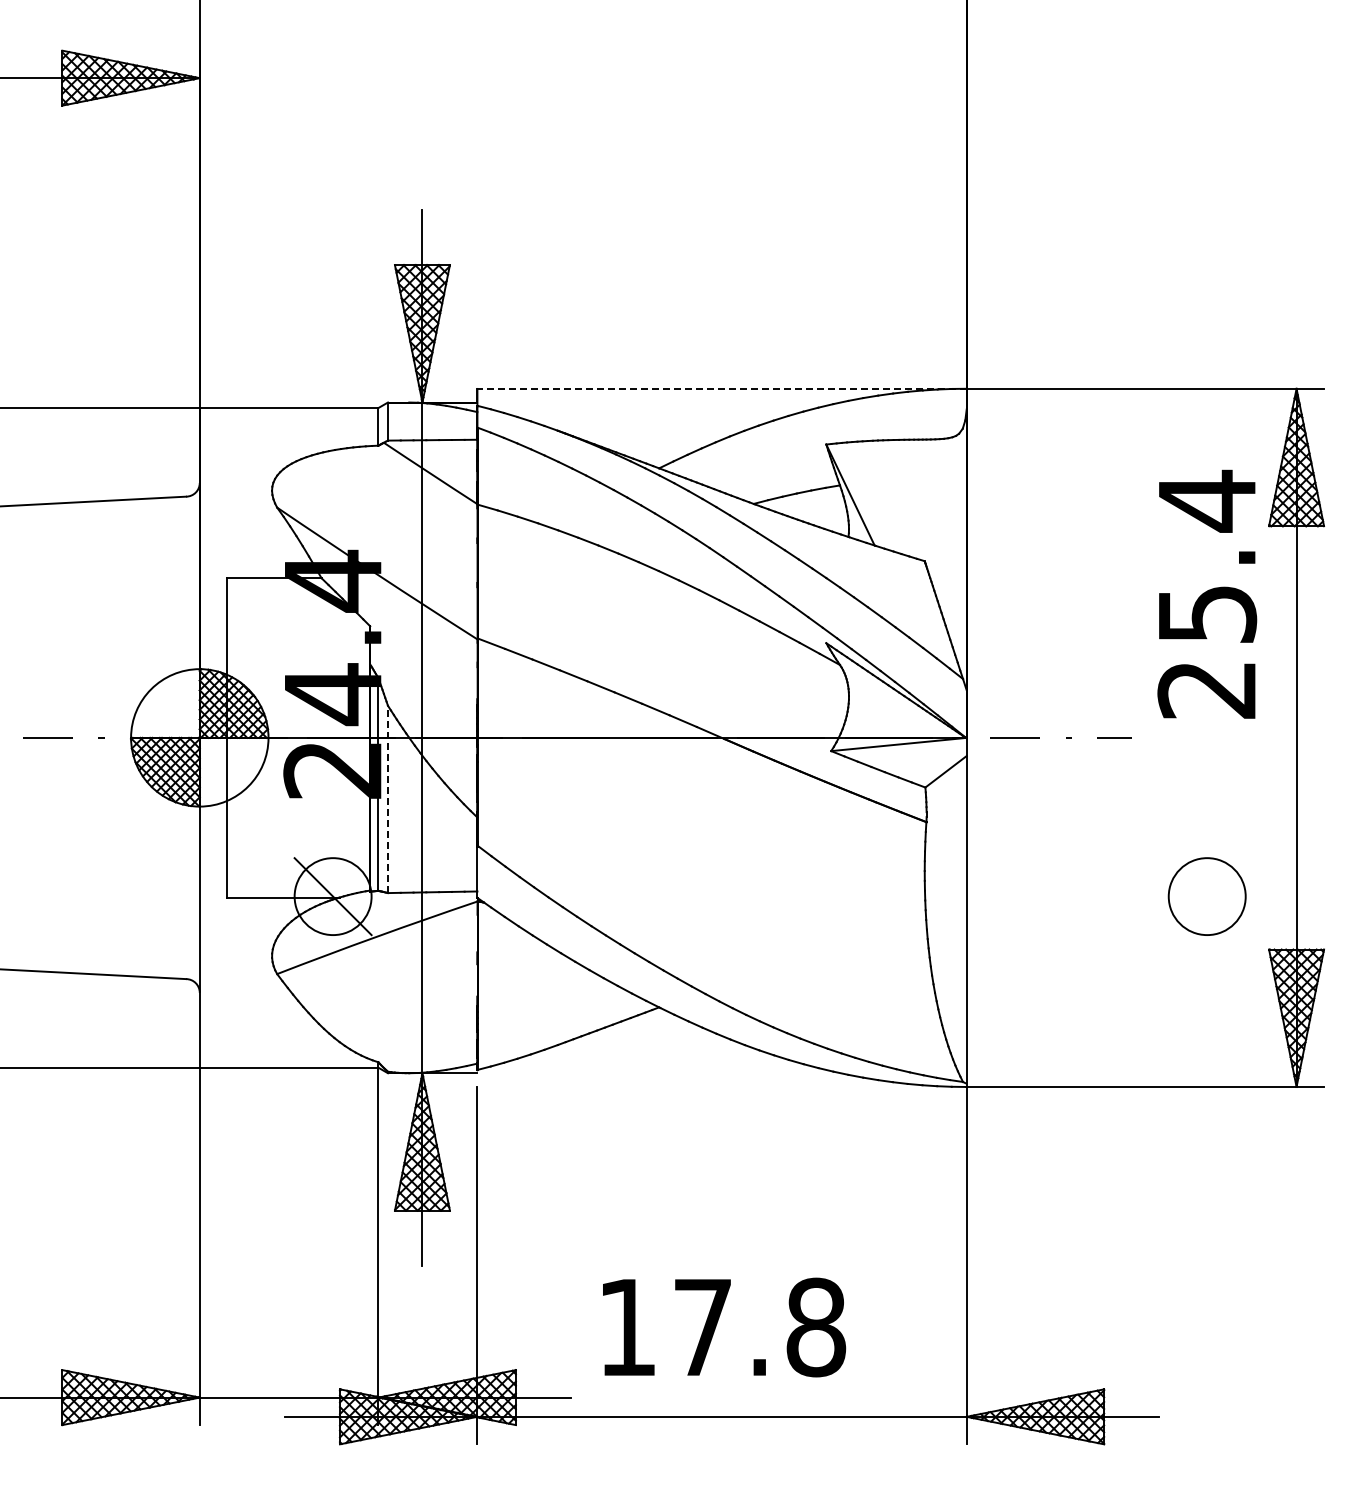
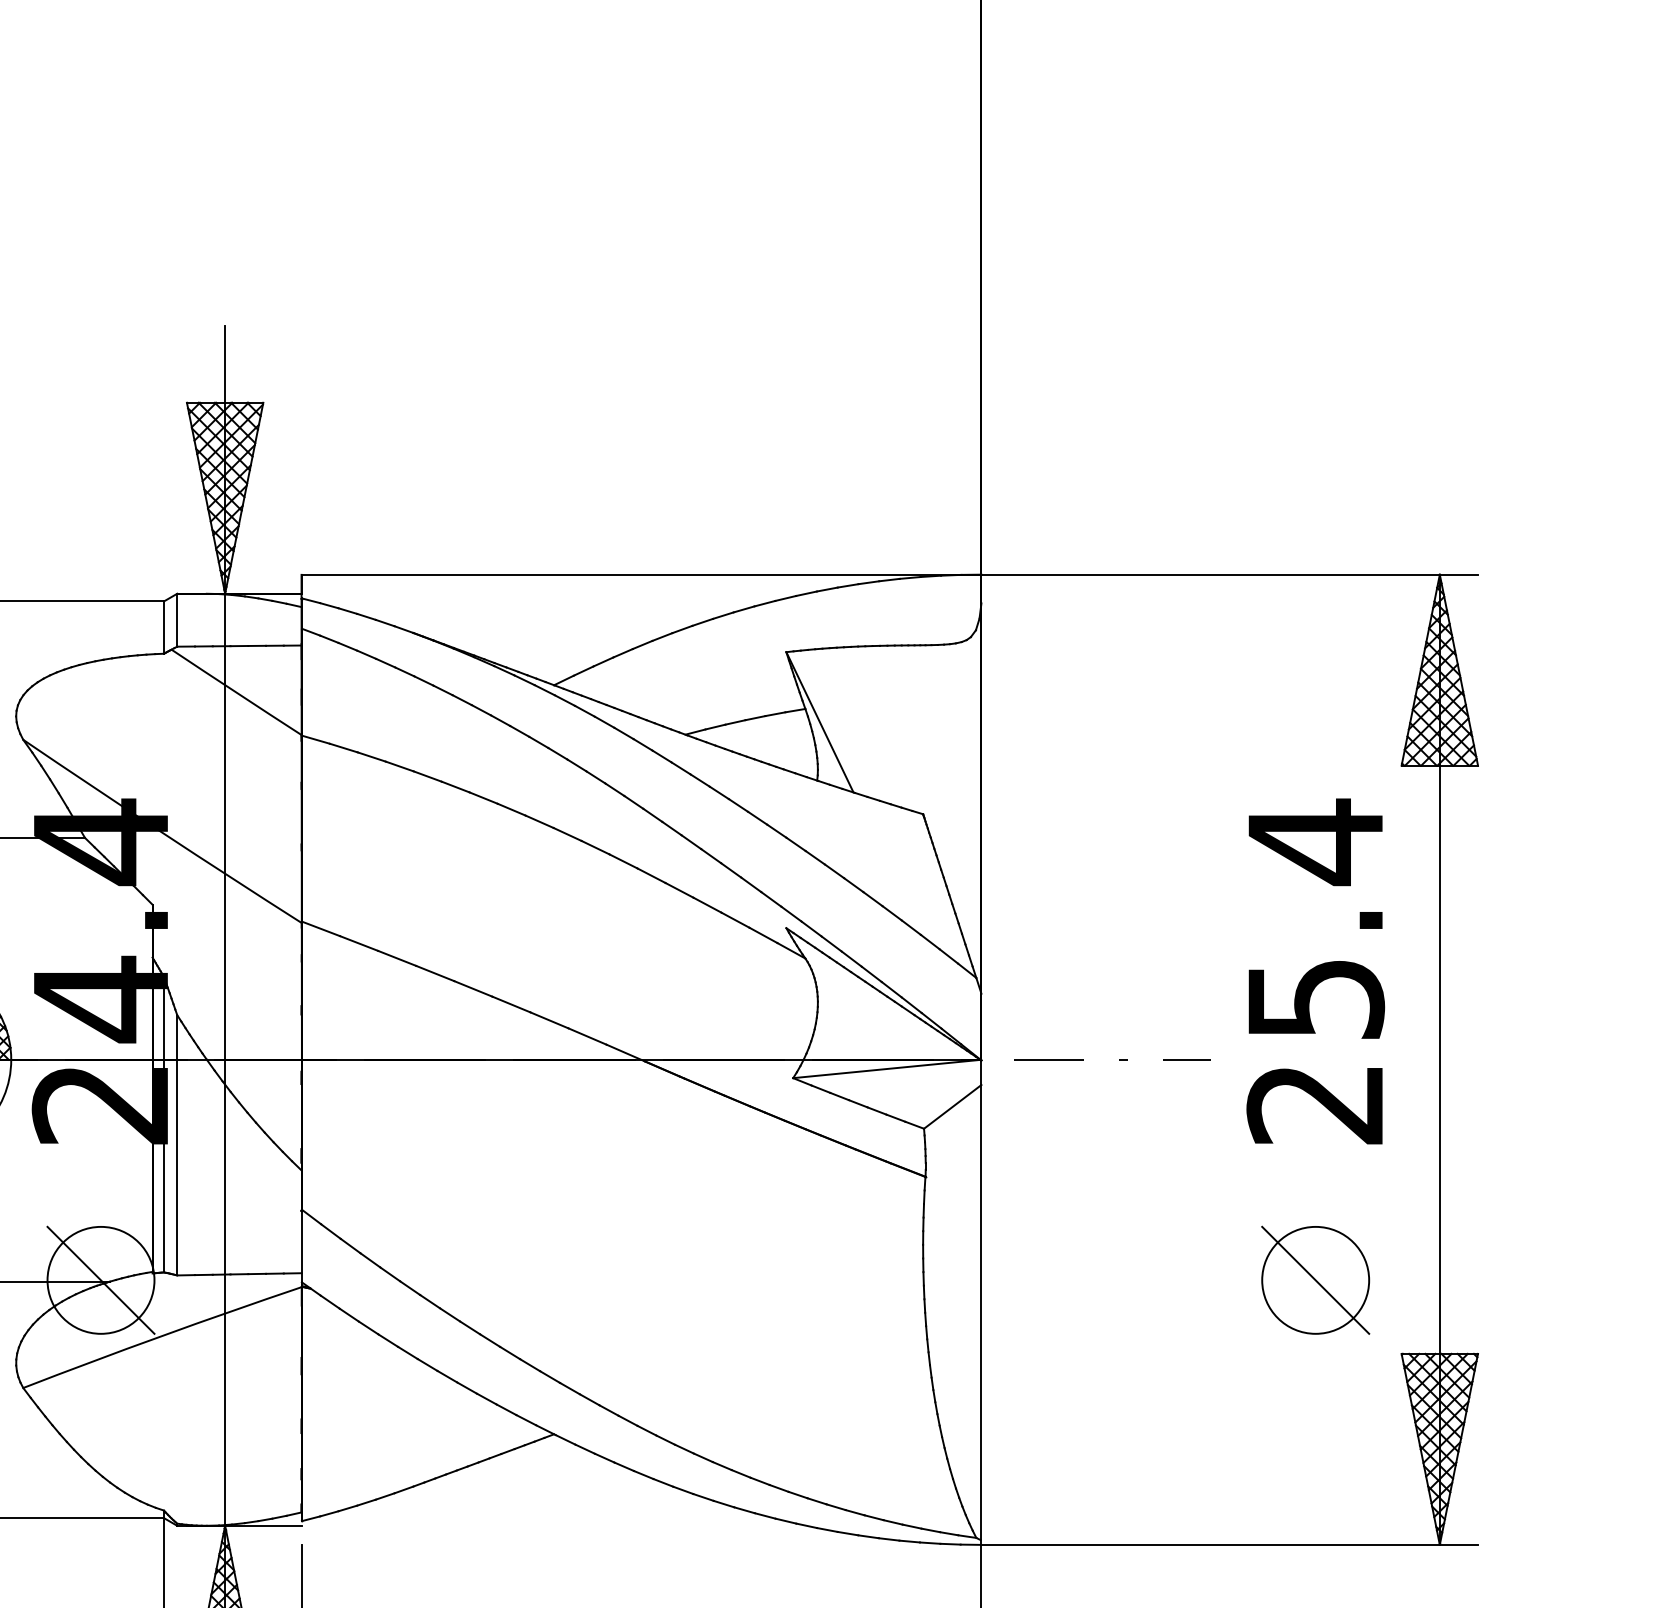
line: (722, 388) -> (642, 574), dashed -> solid
text: (1207, 593) -> (1316, 970), moved
line: (387, 799) -> (176, 1145), dashed -> solid
line: (1206, 896) -> (1314, 1280), added

